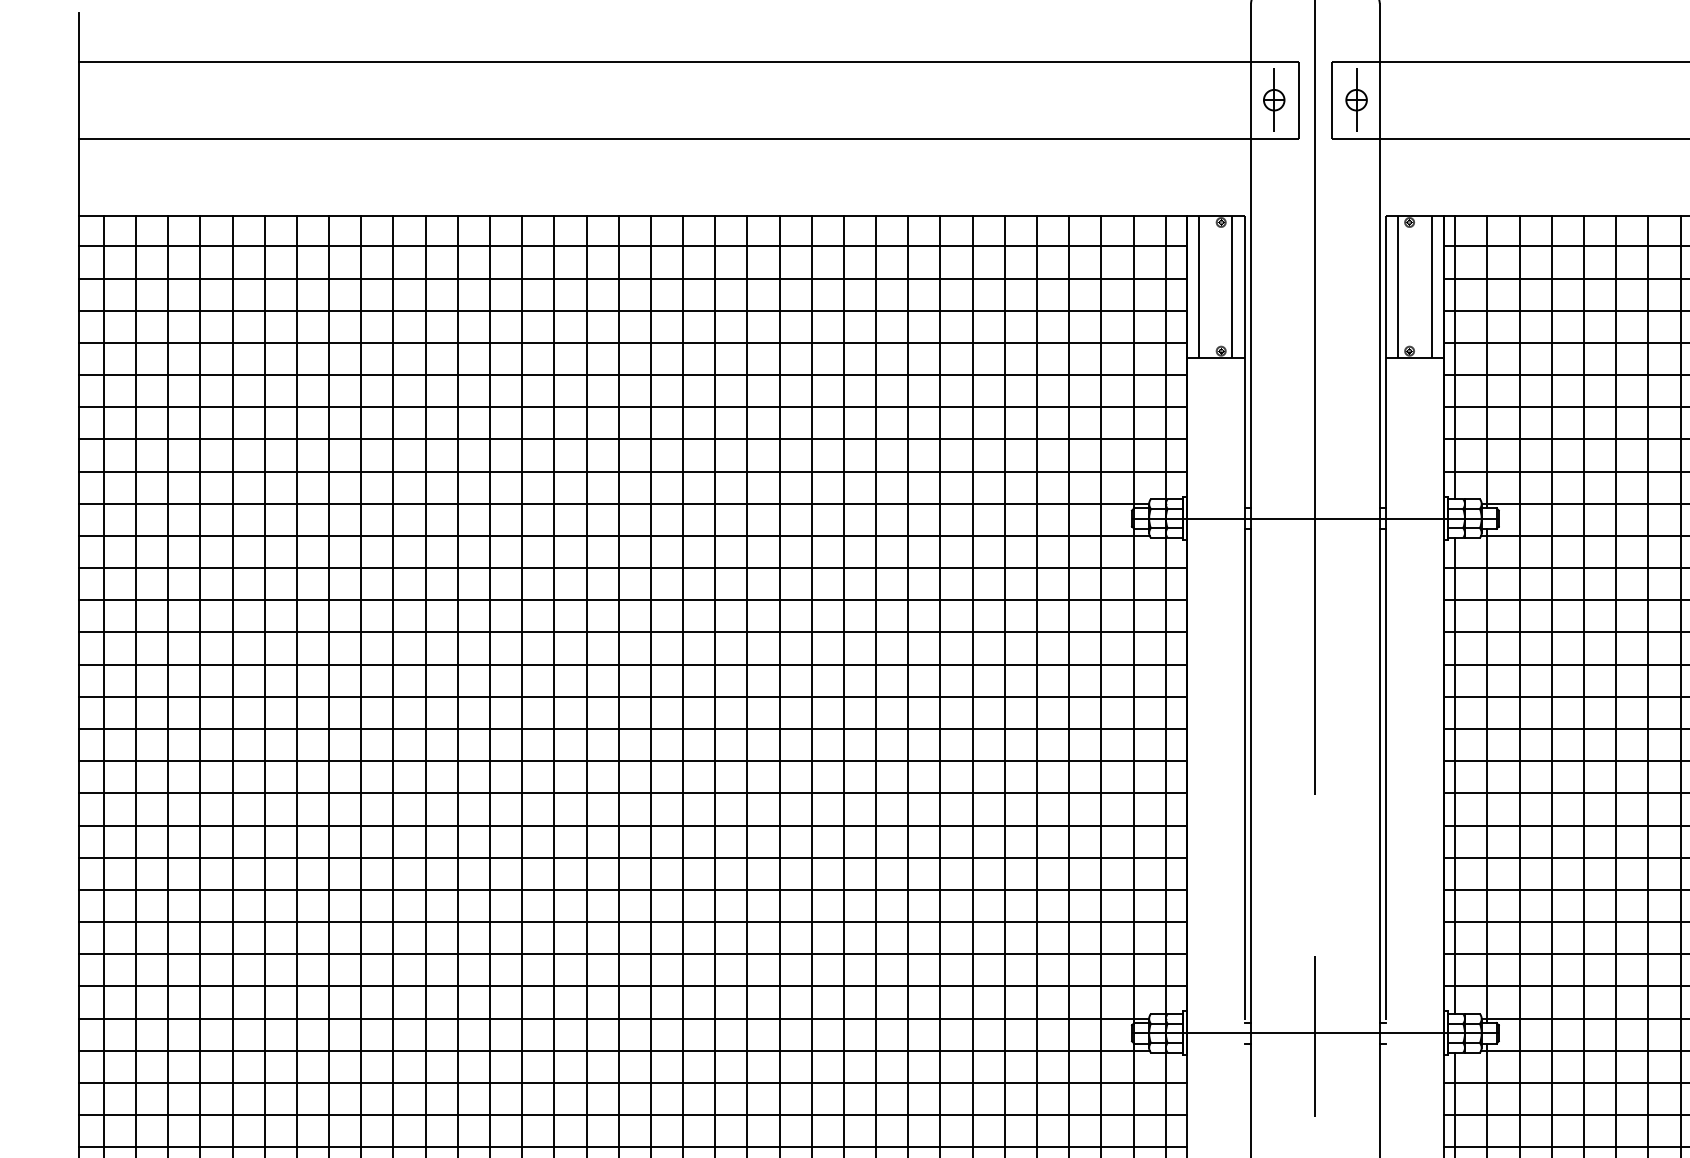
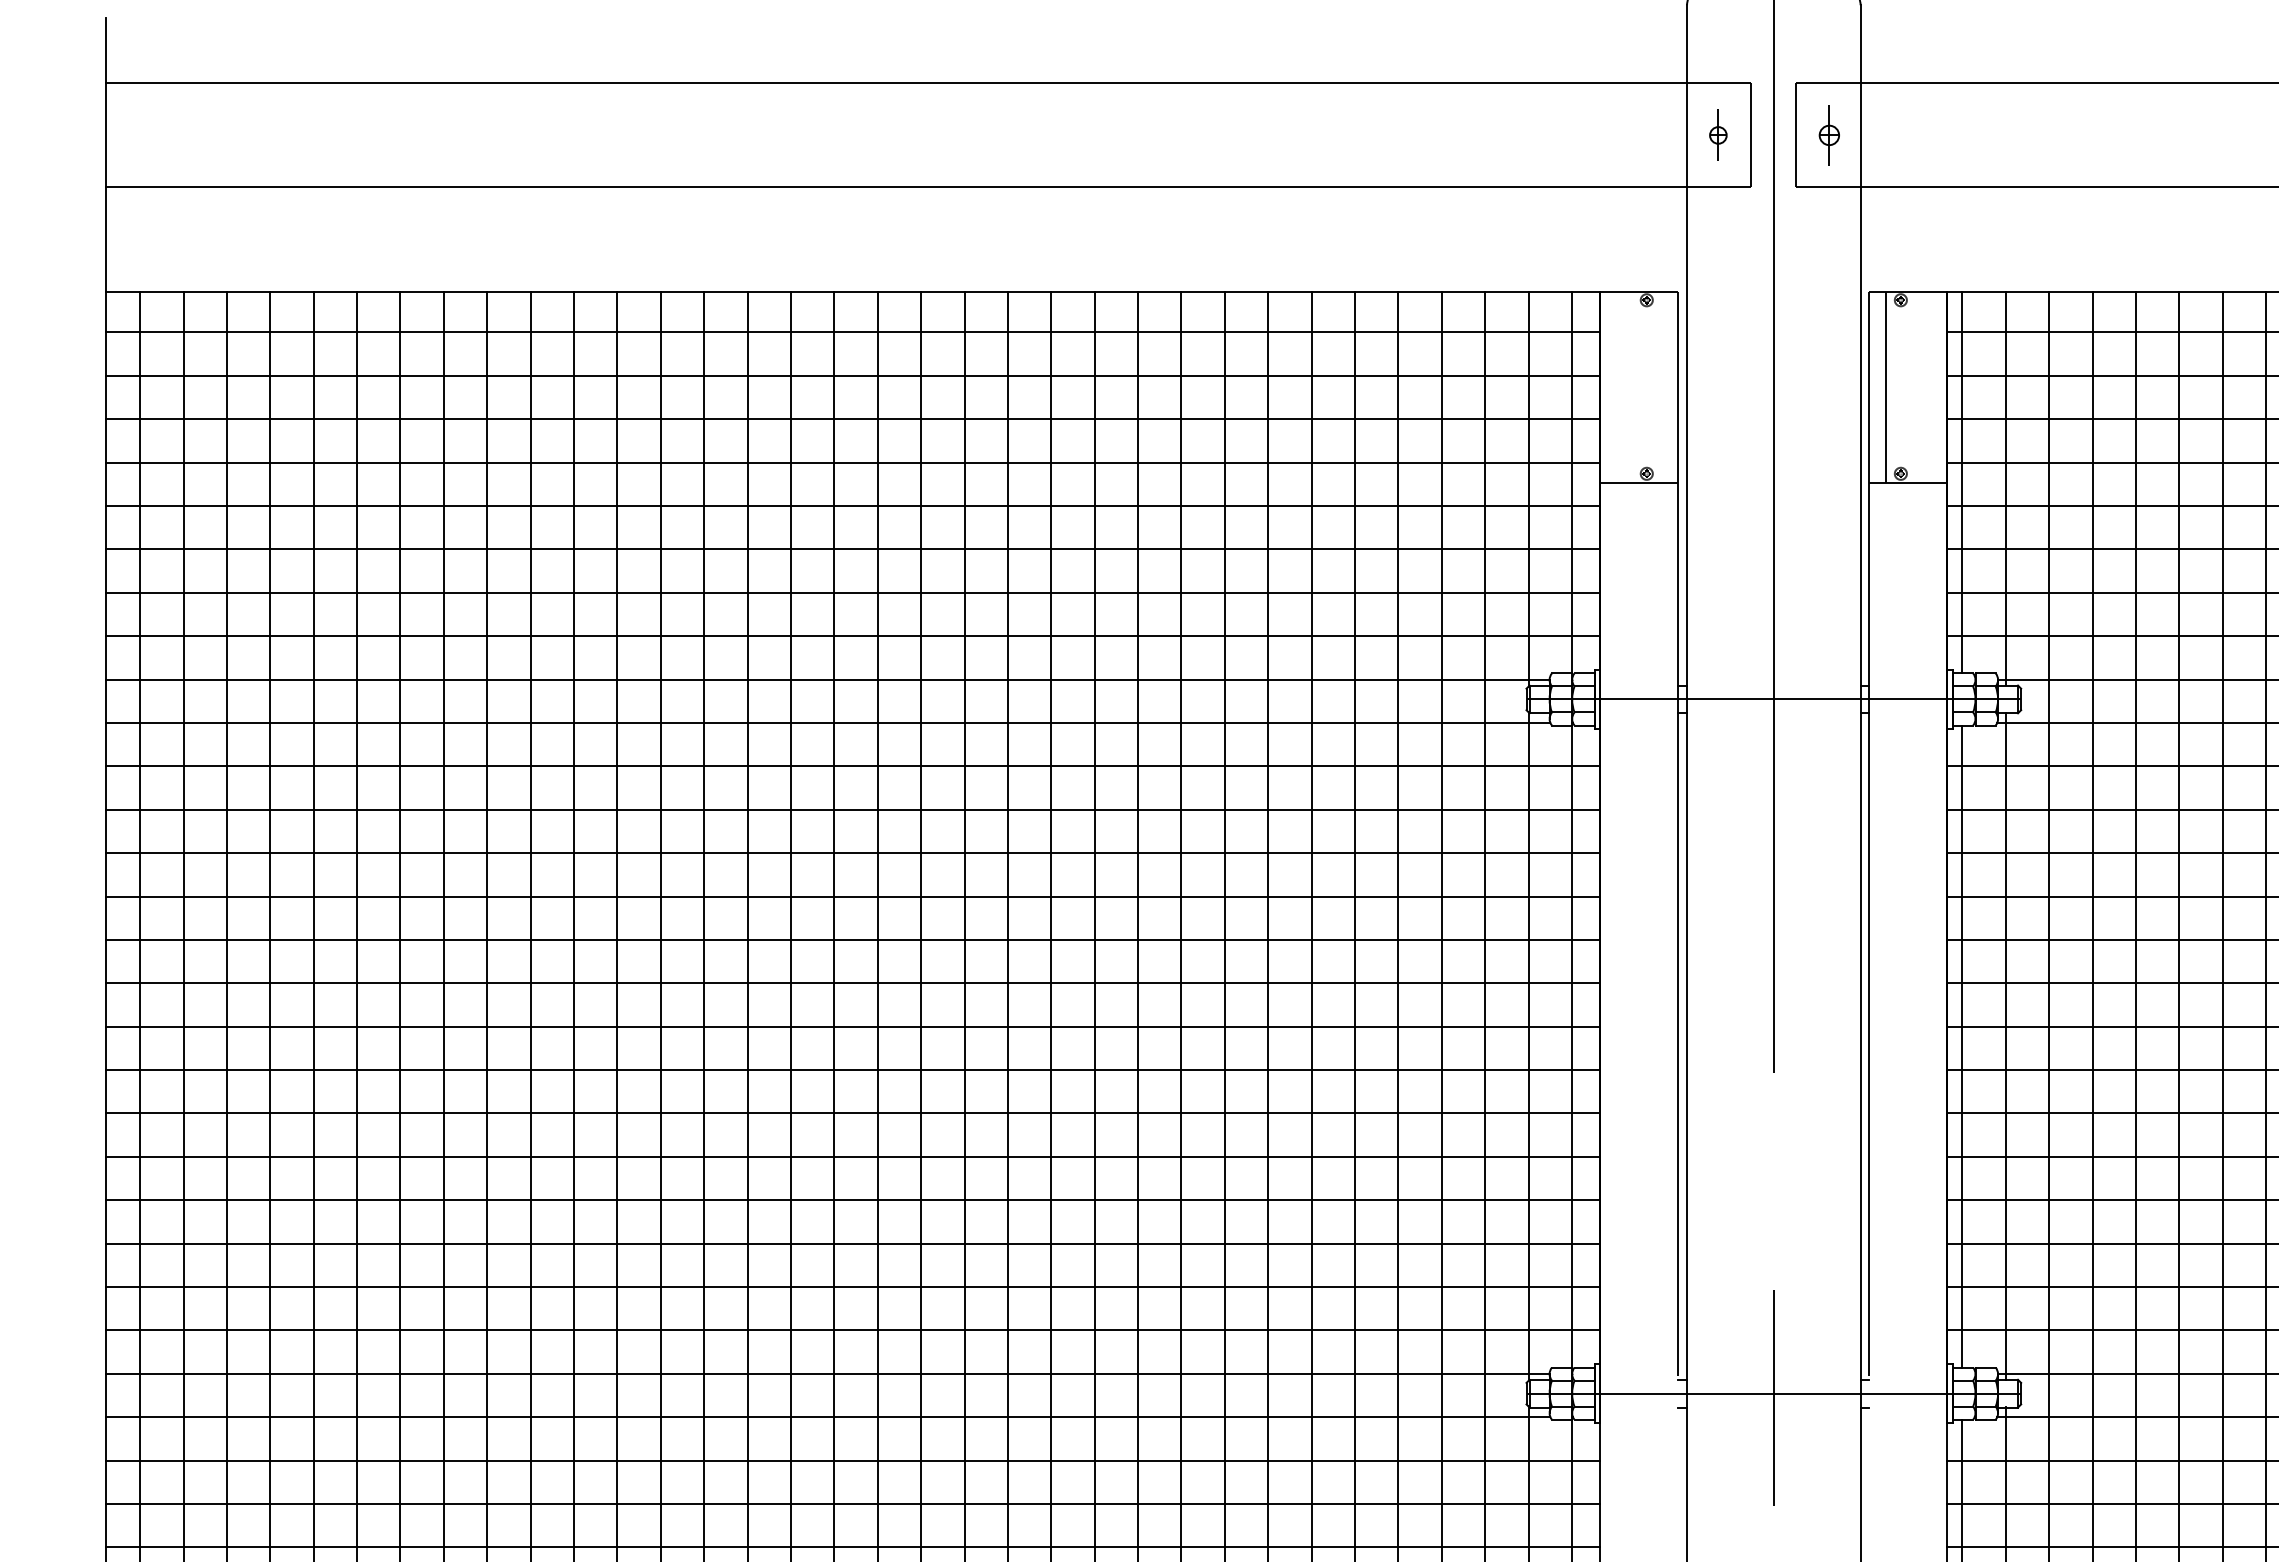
part: (1274, 100) -> (1718, 135), size x0.6
part: (1356, 100) -> (1829, 135), size x0.7
line: (1198, 286) -> (1616, 386), removed
line: (1232, 286) -> (1661, 386), removed
line: (1431, 286) -> (1930, 386), removed

